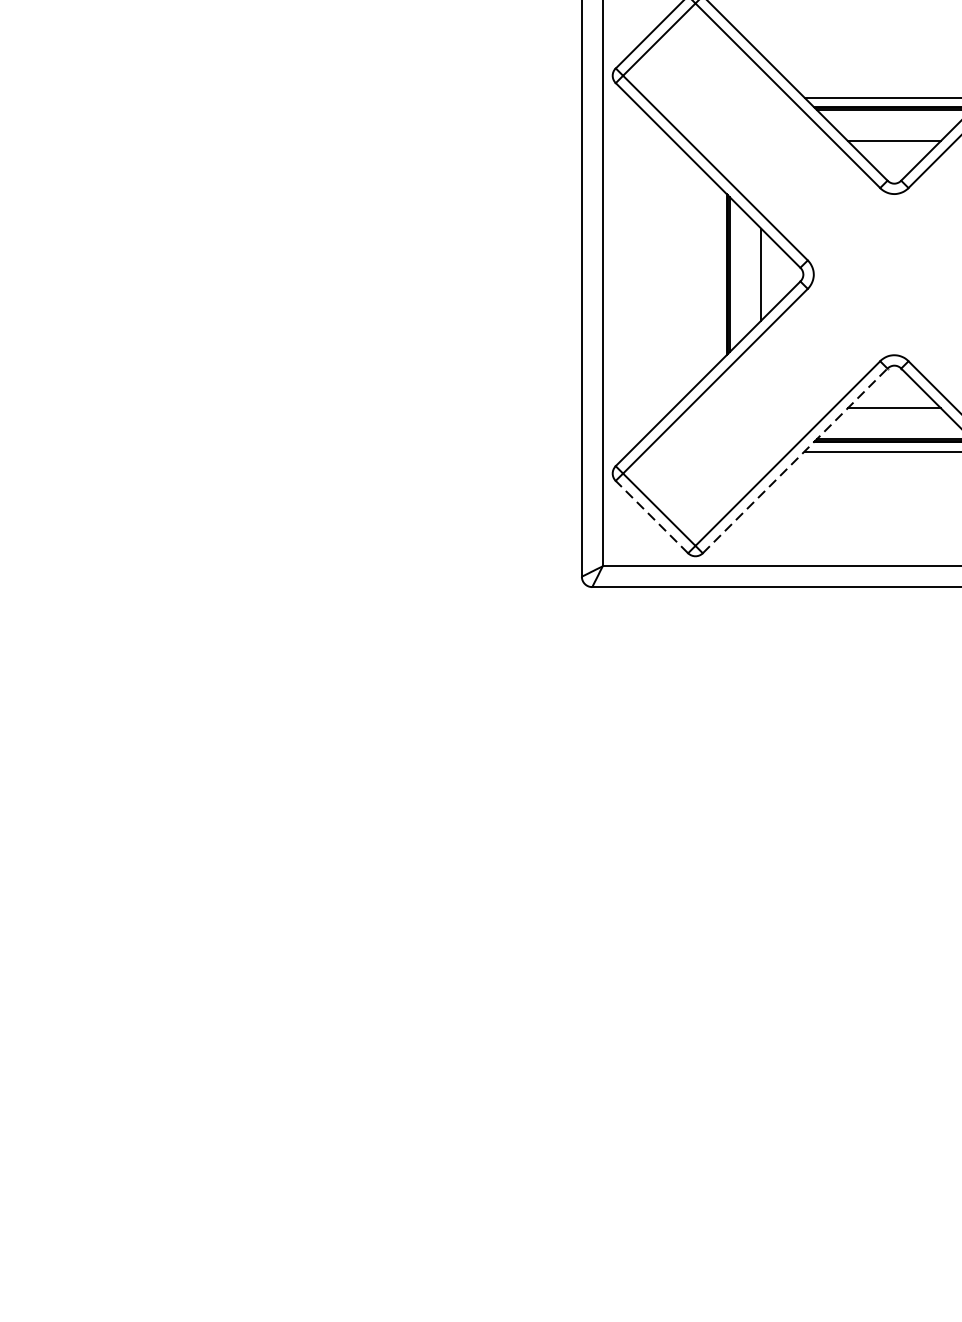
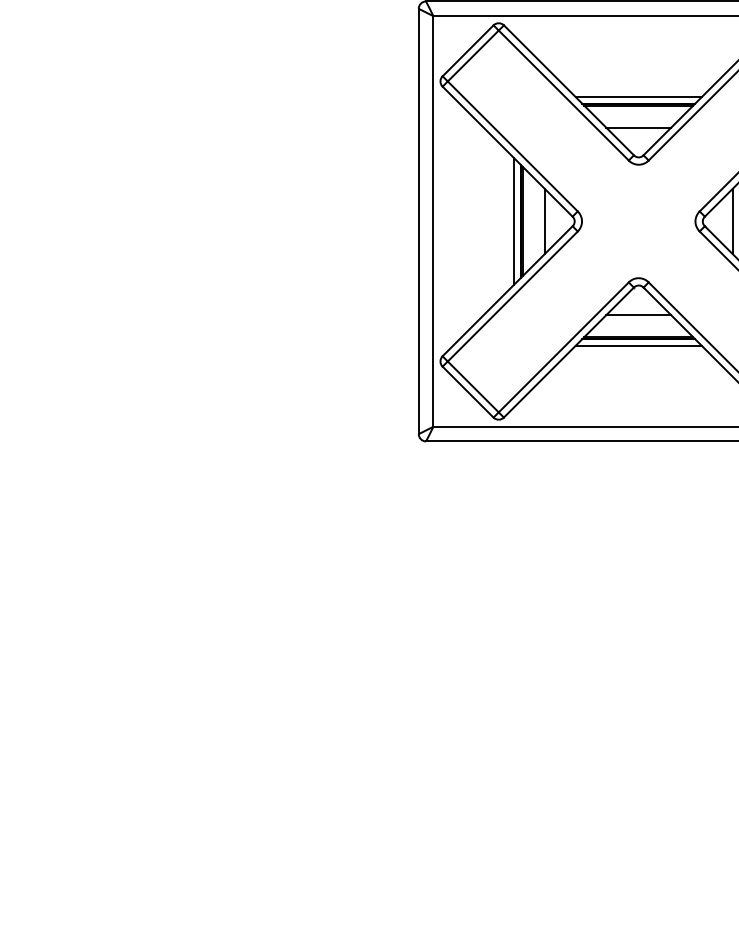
line: (717, 274) -> (514, 221), added
line: (794, 460) -> (568, 352), dashed -> solid
line: (651, 516) -> (467, 391), dashed -> solid

